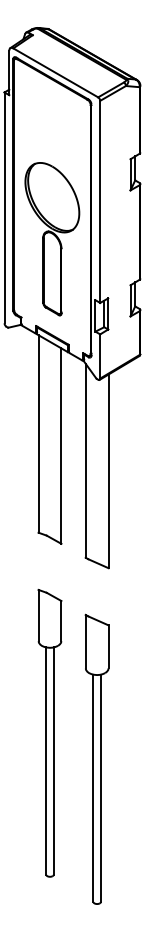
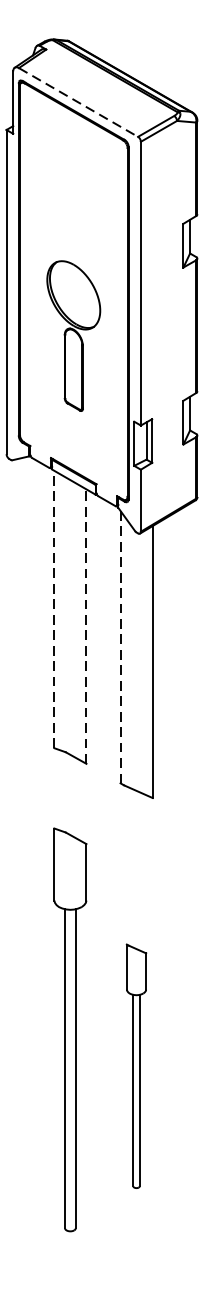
line: (55, 72) -> (78, 101), solid -> dashed
part: (52, 239) -> (73, 336), size x0.7
line: (38, 433) -> (54, 608), solid -> dashed
line: (61, 446) -> (86, 627), solid -> dashed
line: (85, 460) -> (120, 646), solid -> dashed
part: (96, 758) -> (135, 1065), size x0.6

